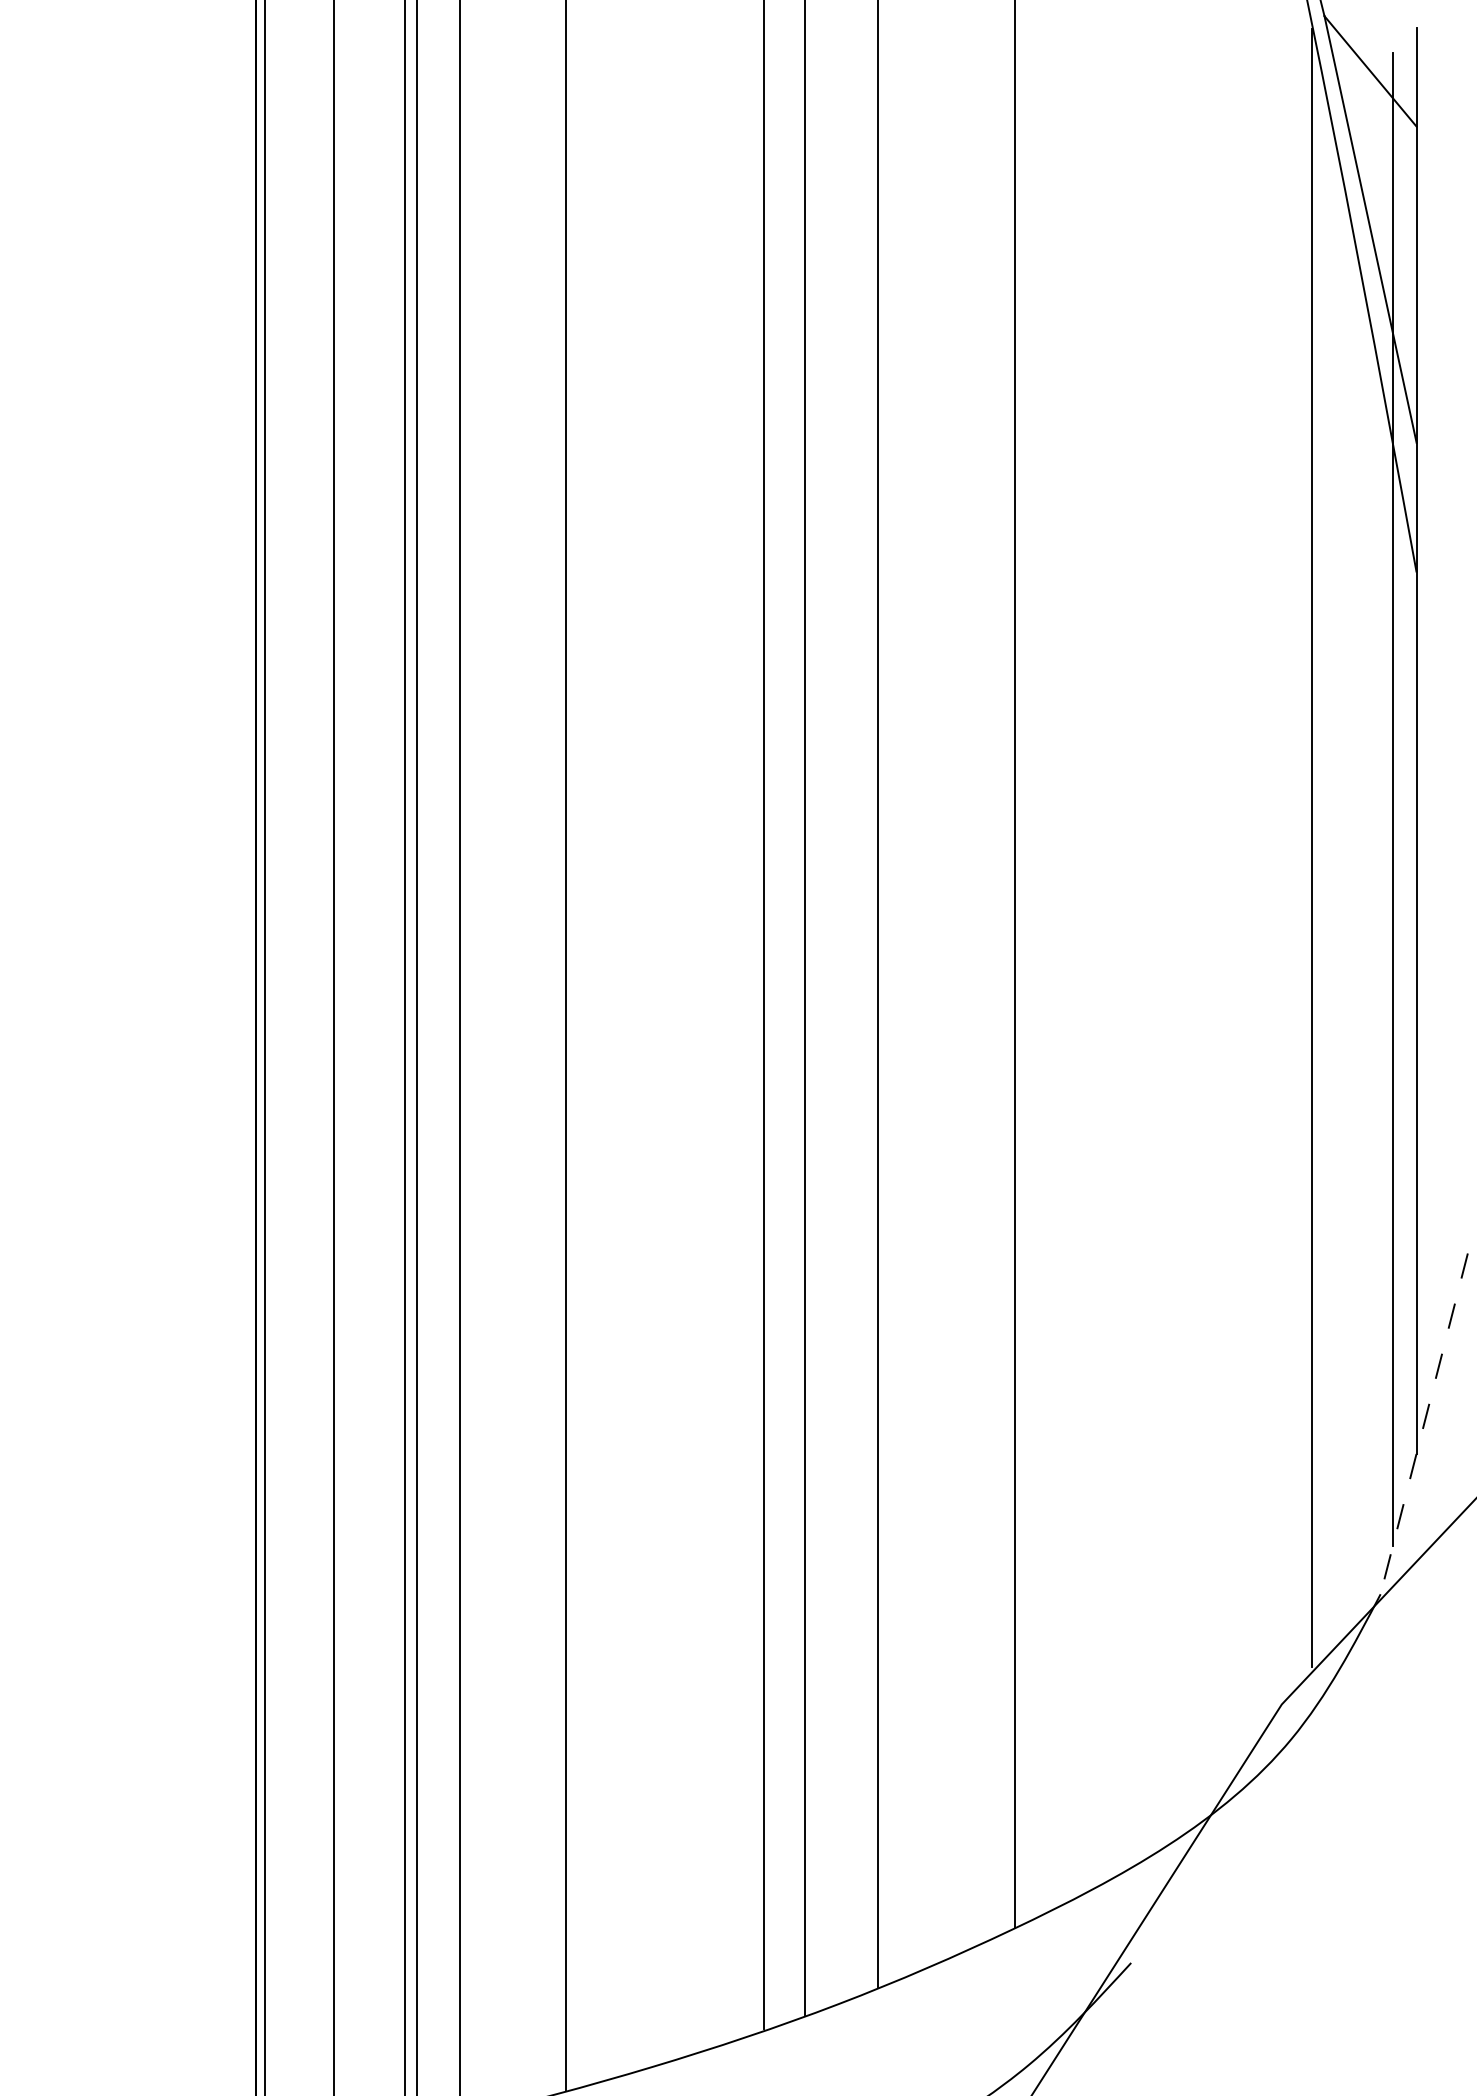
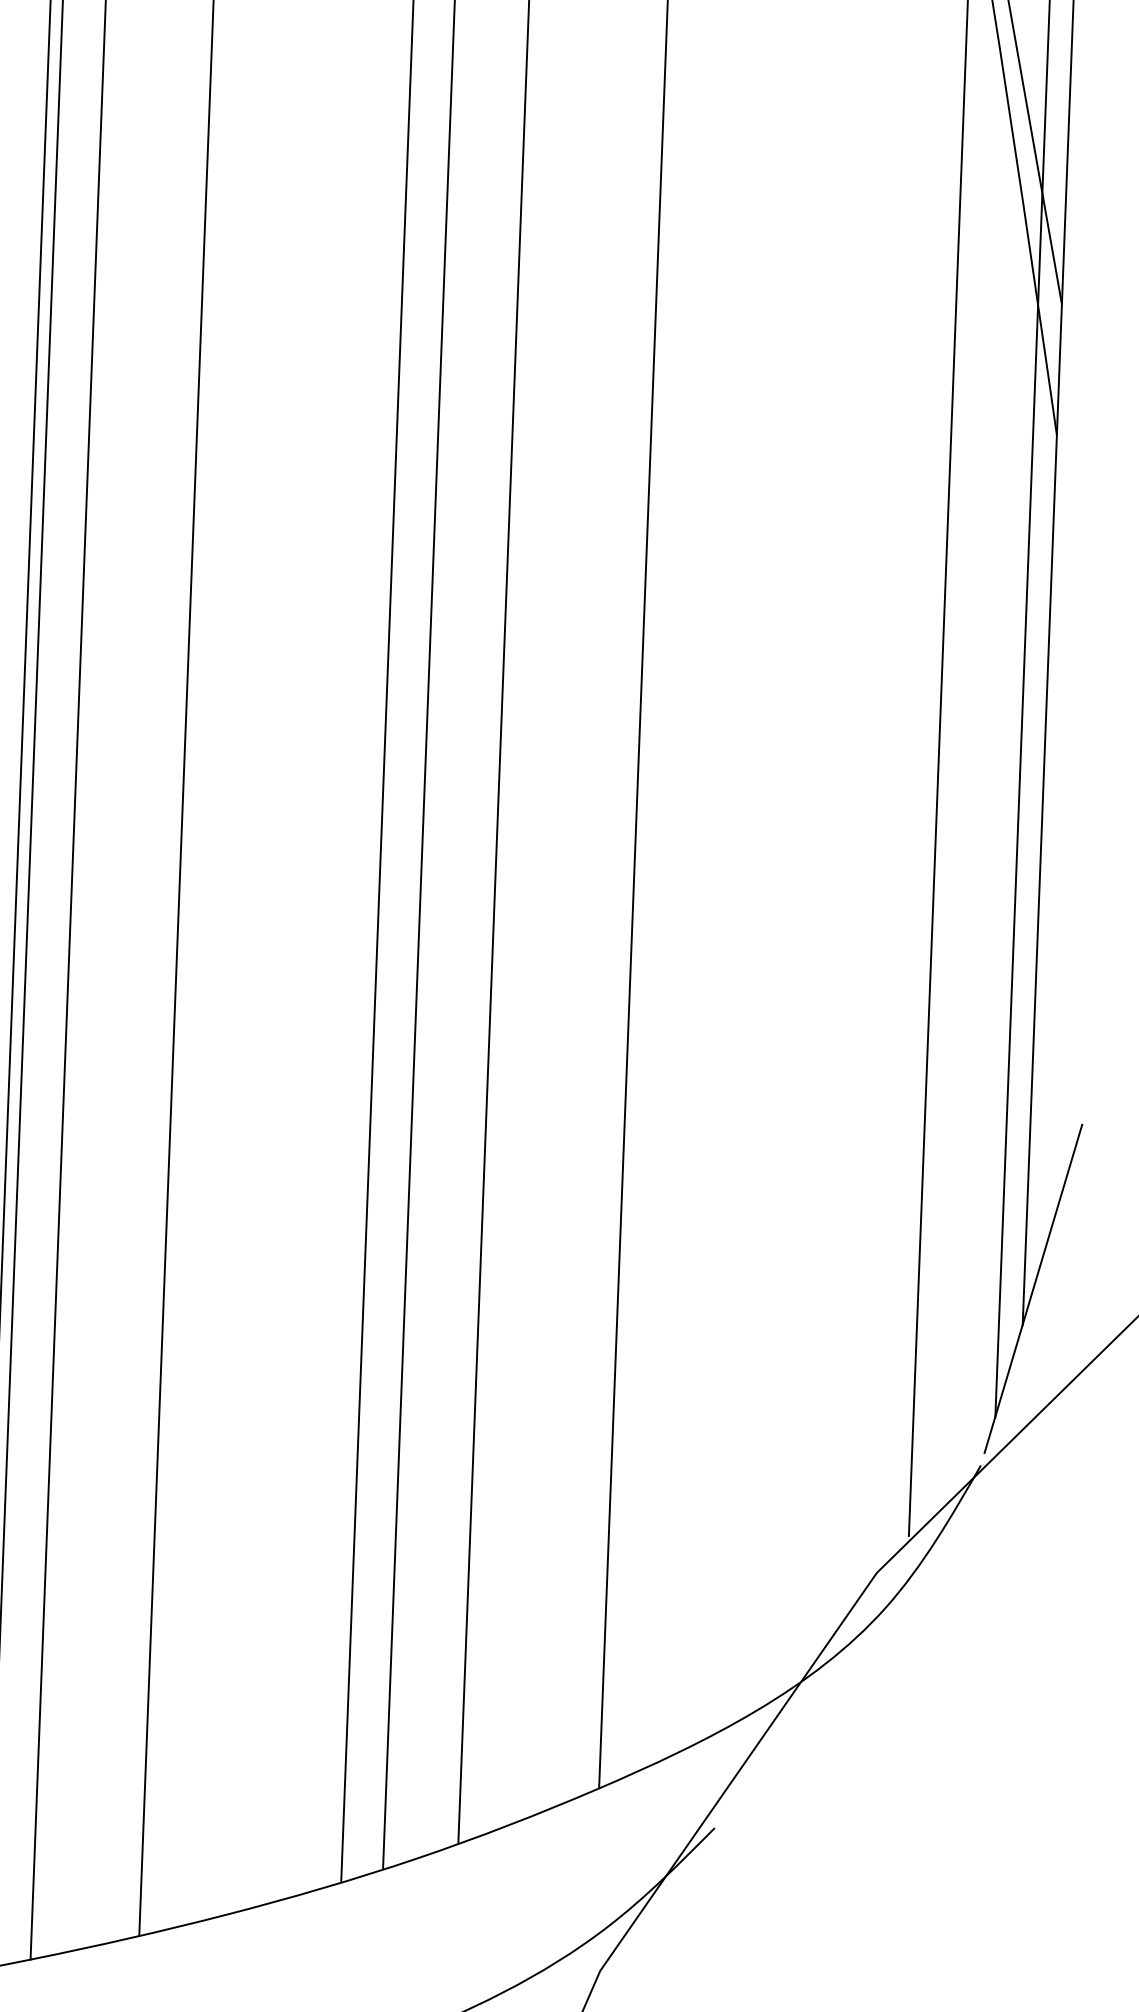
line: (1425, 1418) -> (1033, 1289), dashed -> solid

